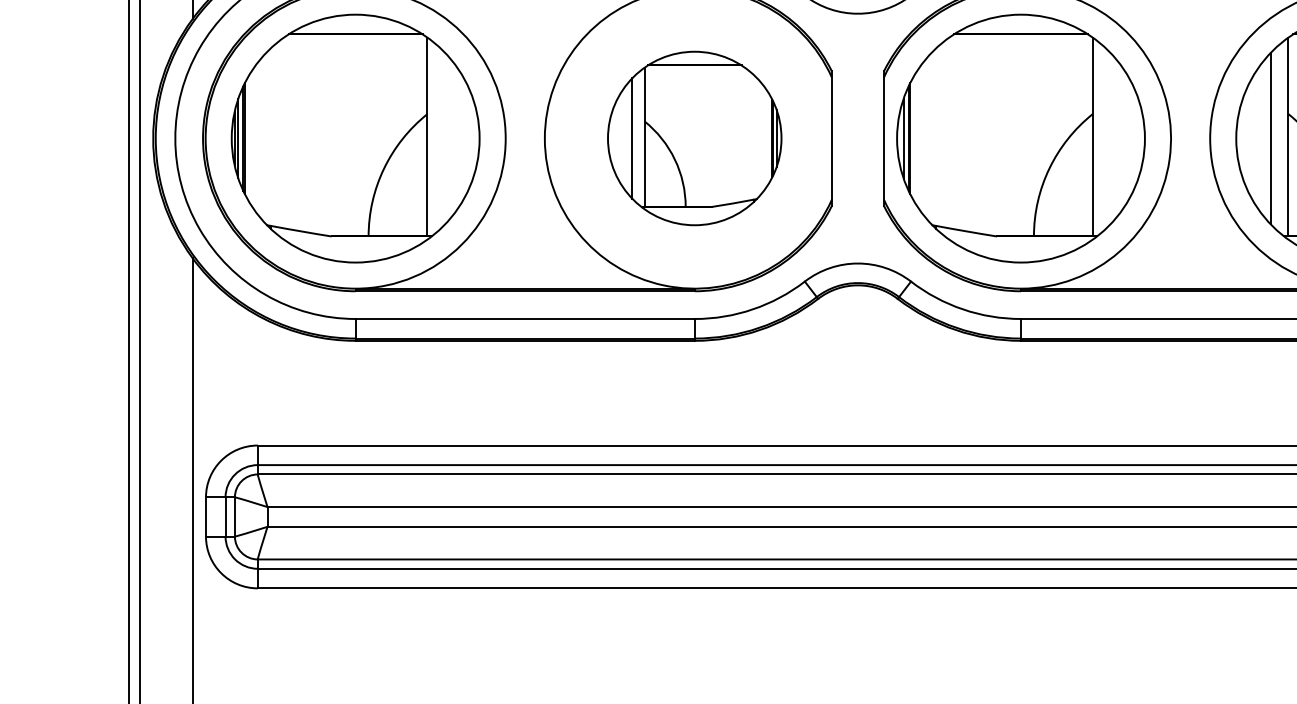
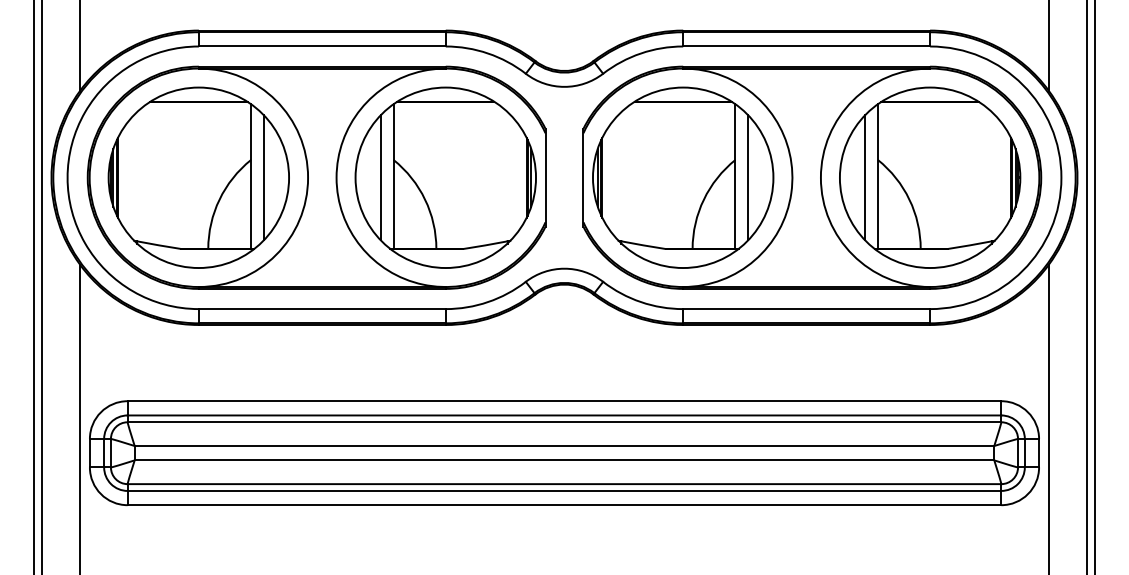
line: (444, 138) -> (263, 177), added
part: (694, 138) -> (445, 177), size x1.43
line: (1110, 138) -> (748, 177), added

